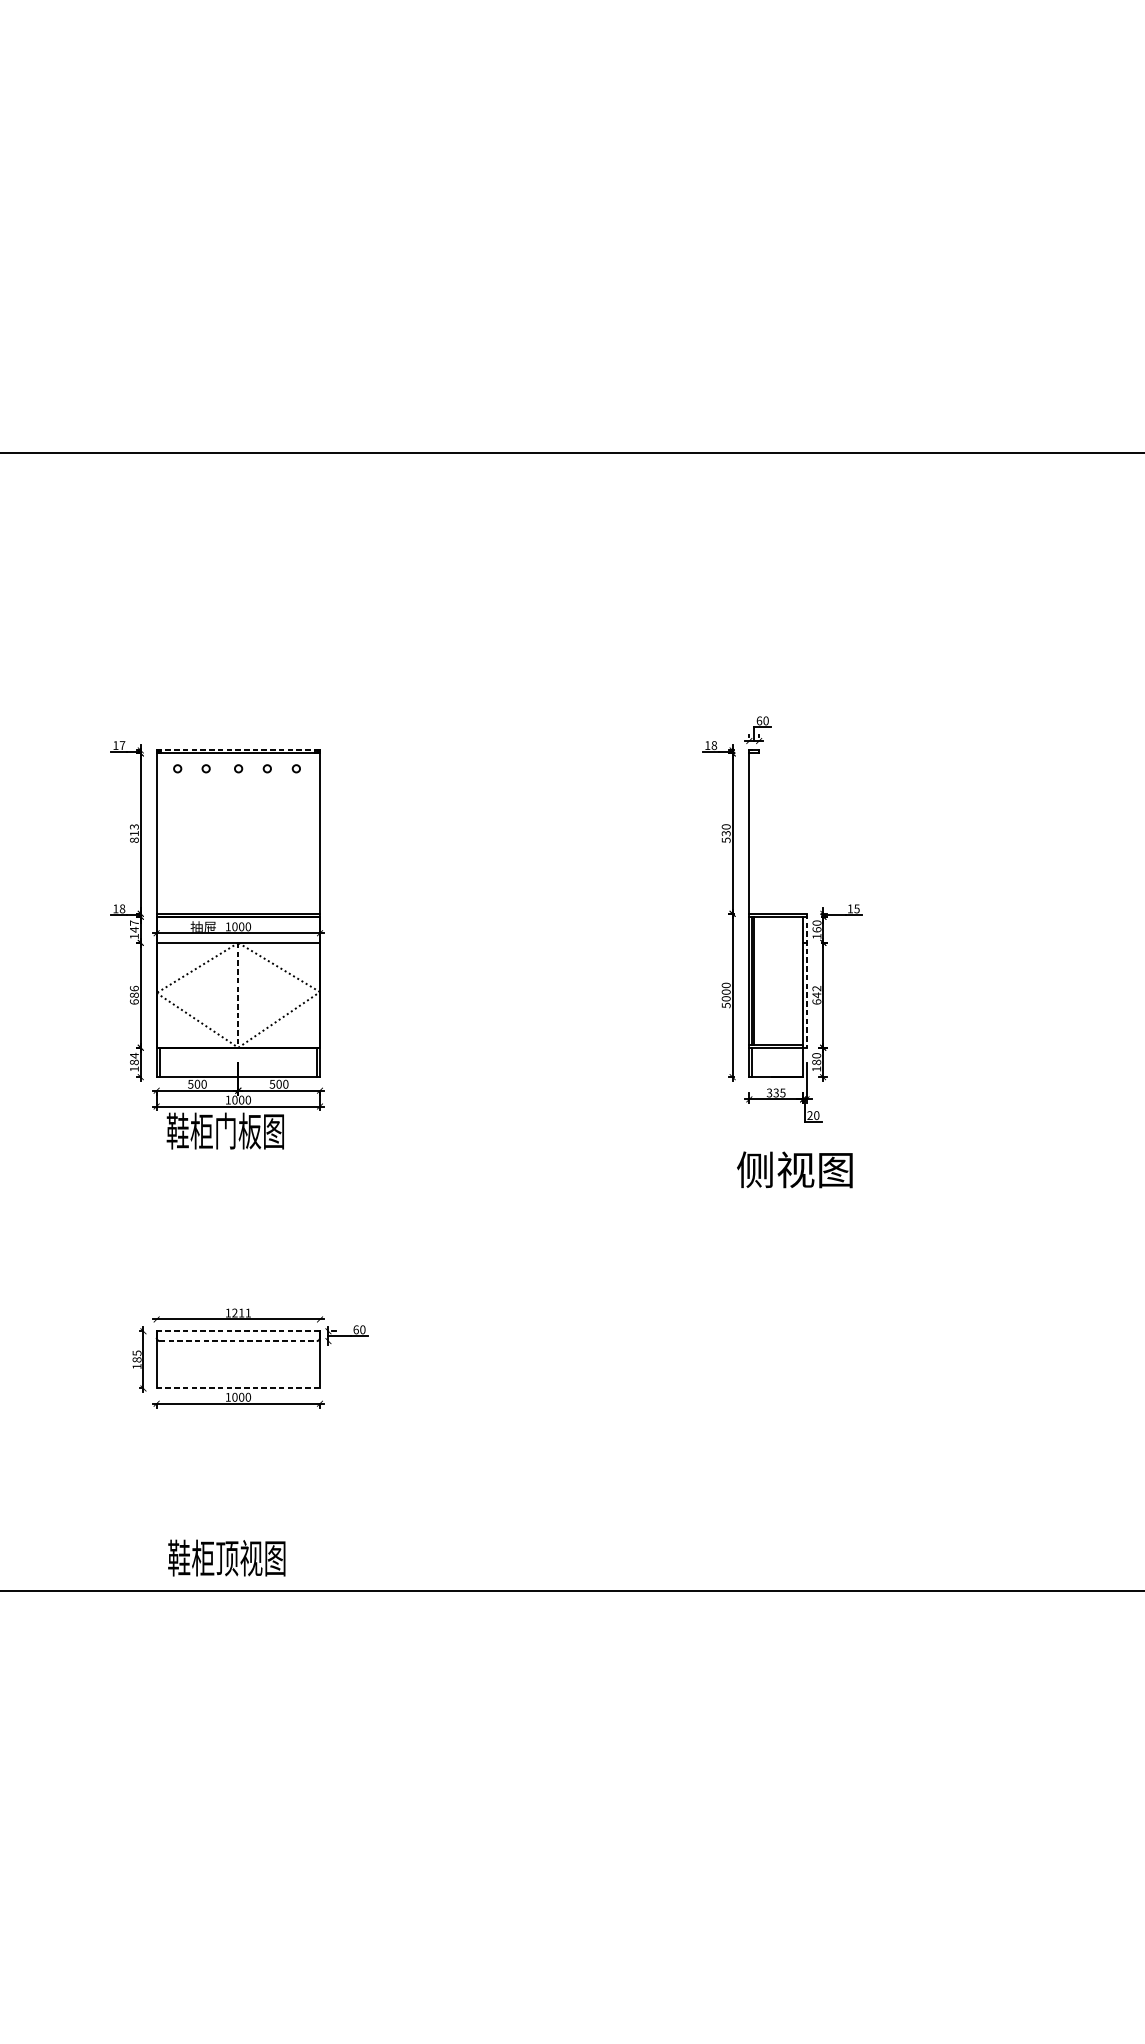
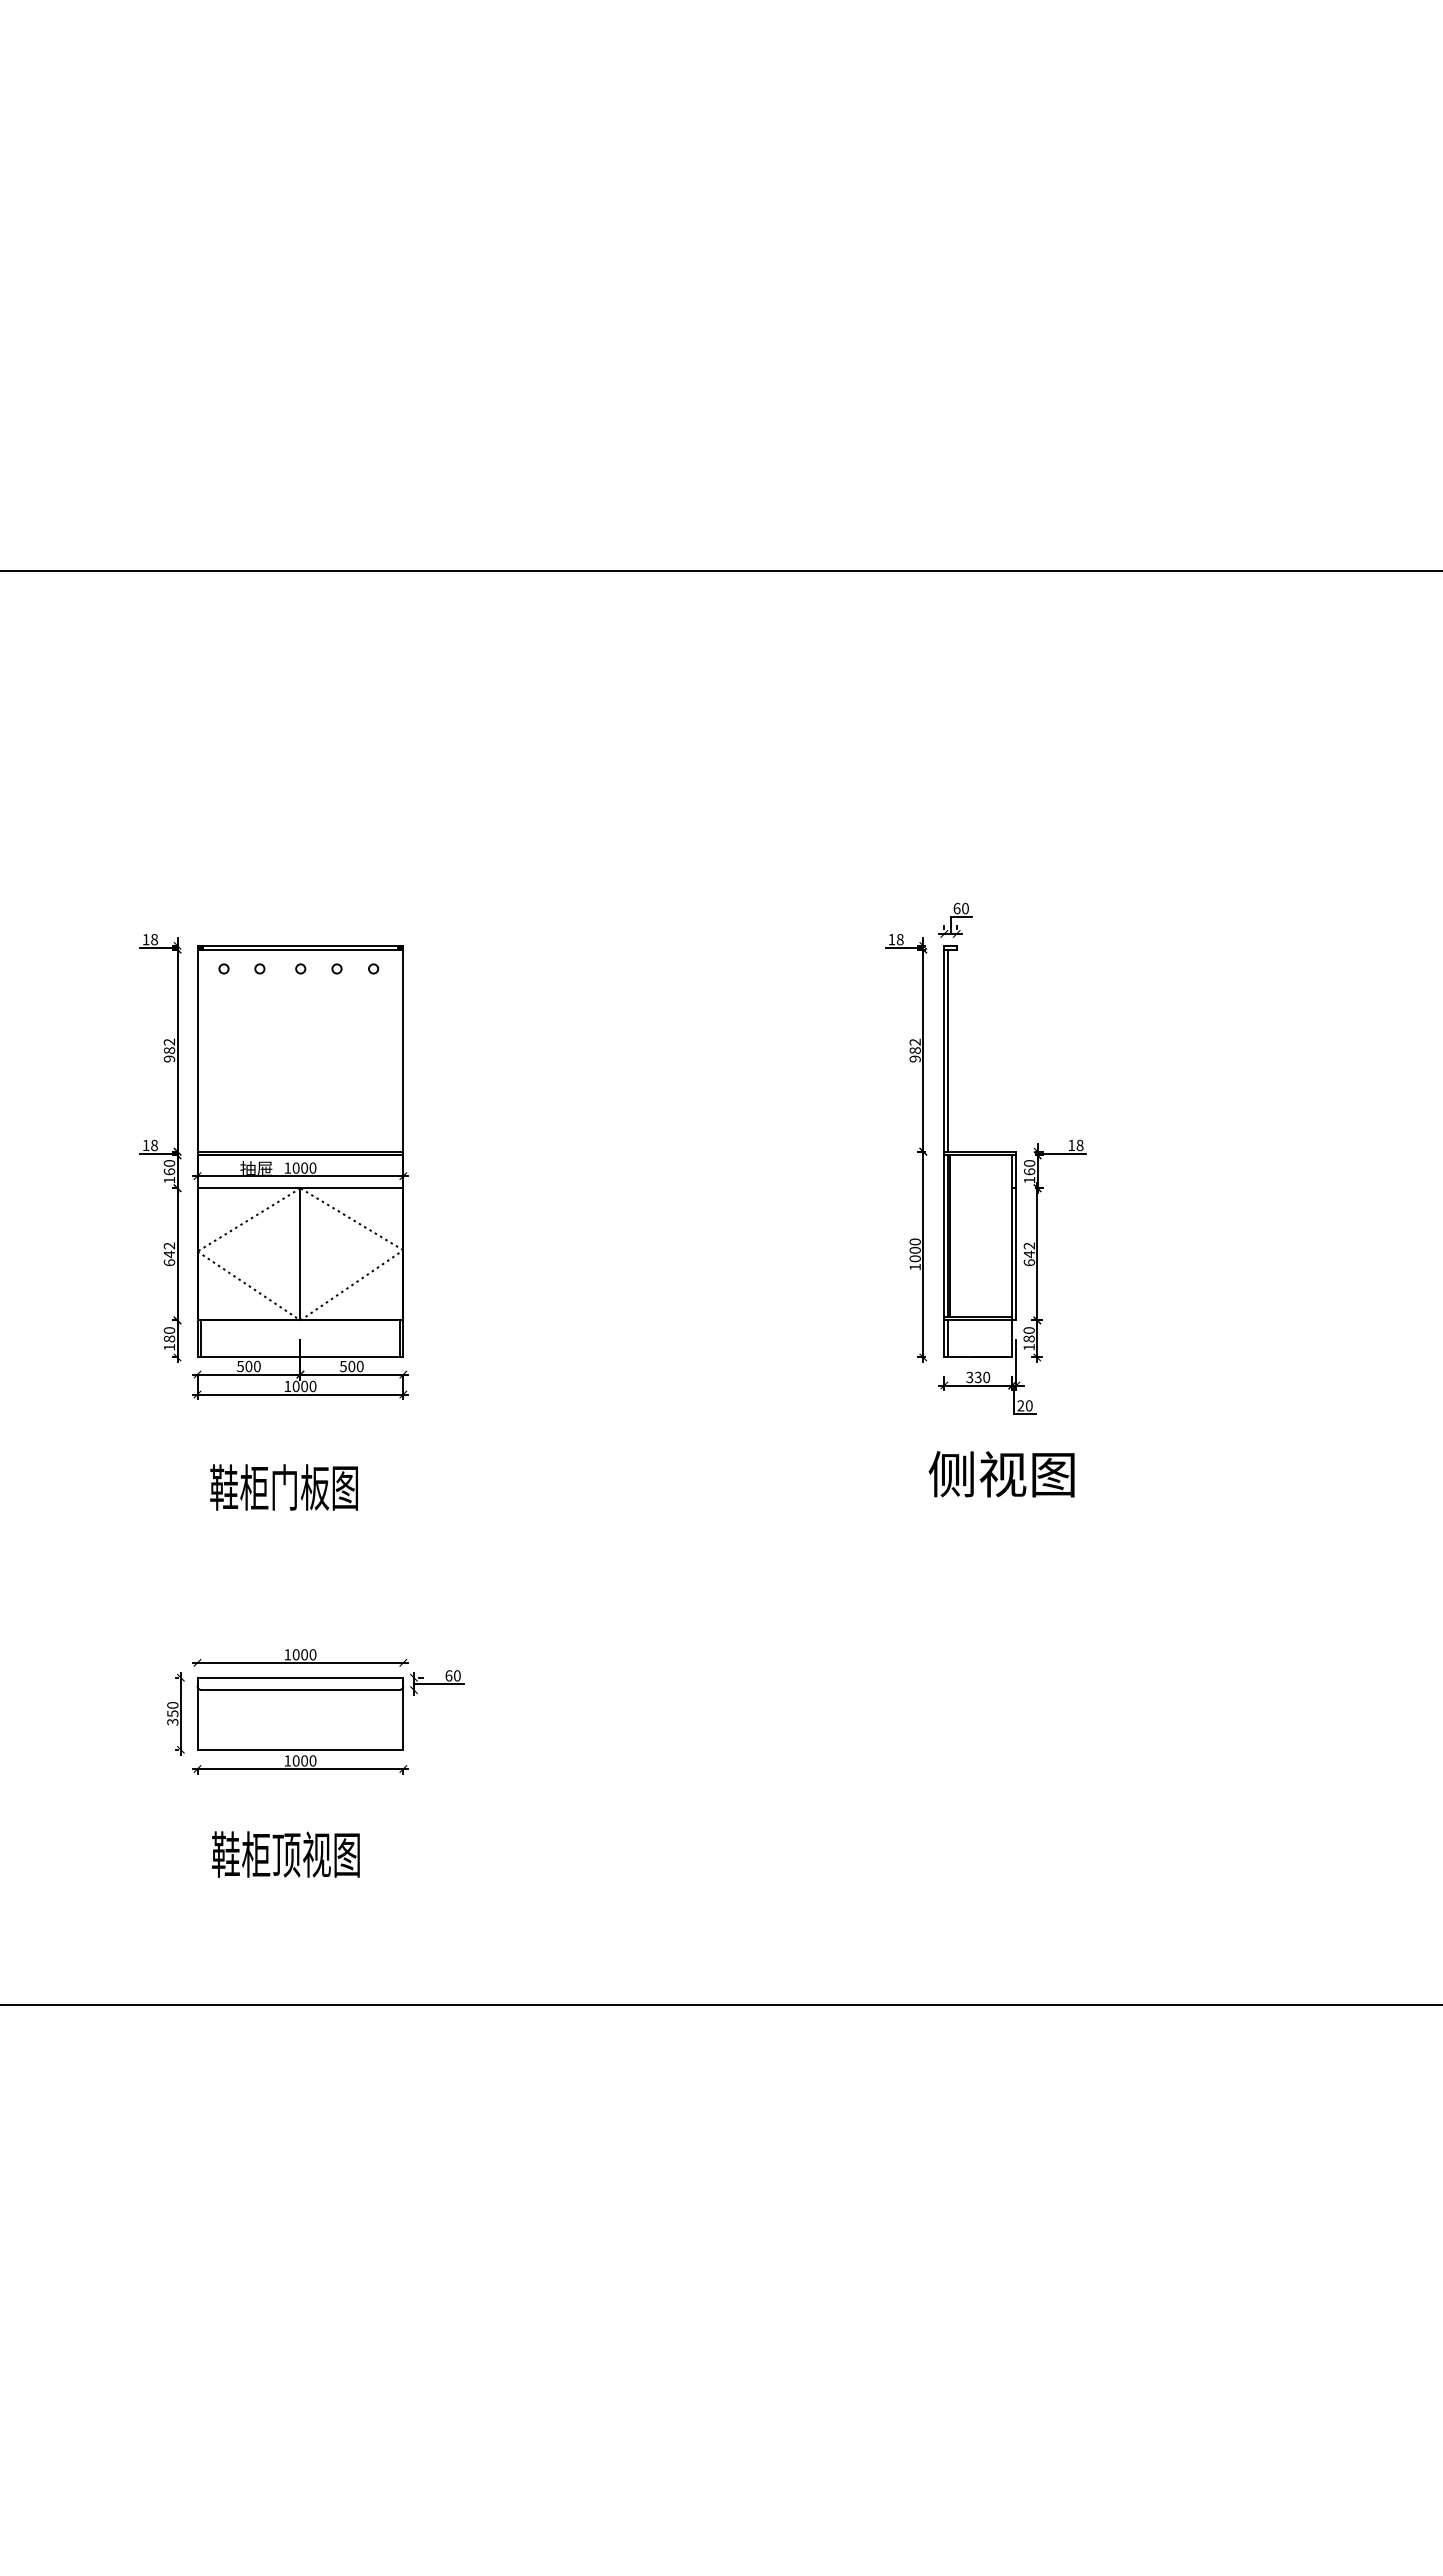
text: (122, 745) -> (154, 939), 17 -> 18
line: (238, 750) -> (300, 945), dashed -> solid
text: (134, 833) -> (169, 1050), 813 -> 982
text: (725, 833) -> (914, 1050), 530 -> 982
line: (752, 833) -> (948, 1050), added
text: (856, 908) -> (1079, 1144), 15 -> 18
text: (134, 926) -> (169, 1167), 147 -> 160
line: (806, 981) -> (1016, 1236), dashed -> solid
text: (134, 992) -> (169, 1250), 686 -> 642
line: (238, 995) -> (300, 1254), dashed -> solid
text: (725, 1004) -> (914, 1266), 5000 -> 1000
text: (134, 1055) -> (169, 1330), 184 -> 180
text: (782, 1093) -> (986, 1377), 335 -> 330
text: (224, 1131) -> (283, 1487), moved
text: (241, 1312) -> (304, 1654), 1211 -> 1000
line: (238, 1331) -> (300, 1677), dashed -> solid
line: (238, 1341) -> (300, 1690), dashed -> solid
text: (136, 1359) -> (172, 1713), 185 -> 350
line: (238, 1388) -> (300, 1749), dashed -> solid
text: (226, 1558) -> (285, 1854), moved

